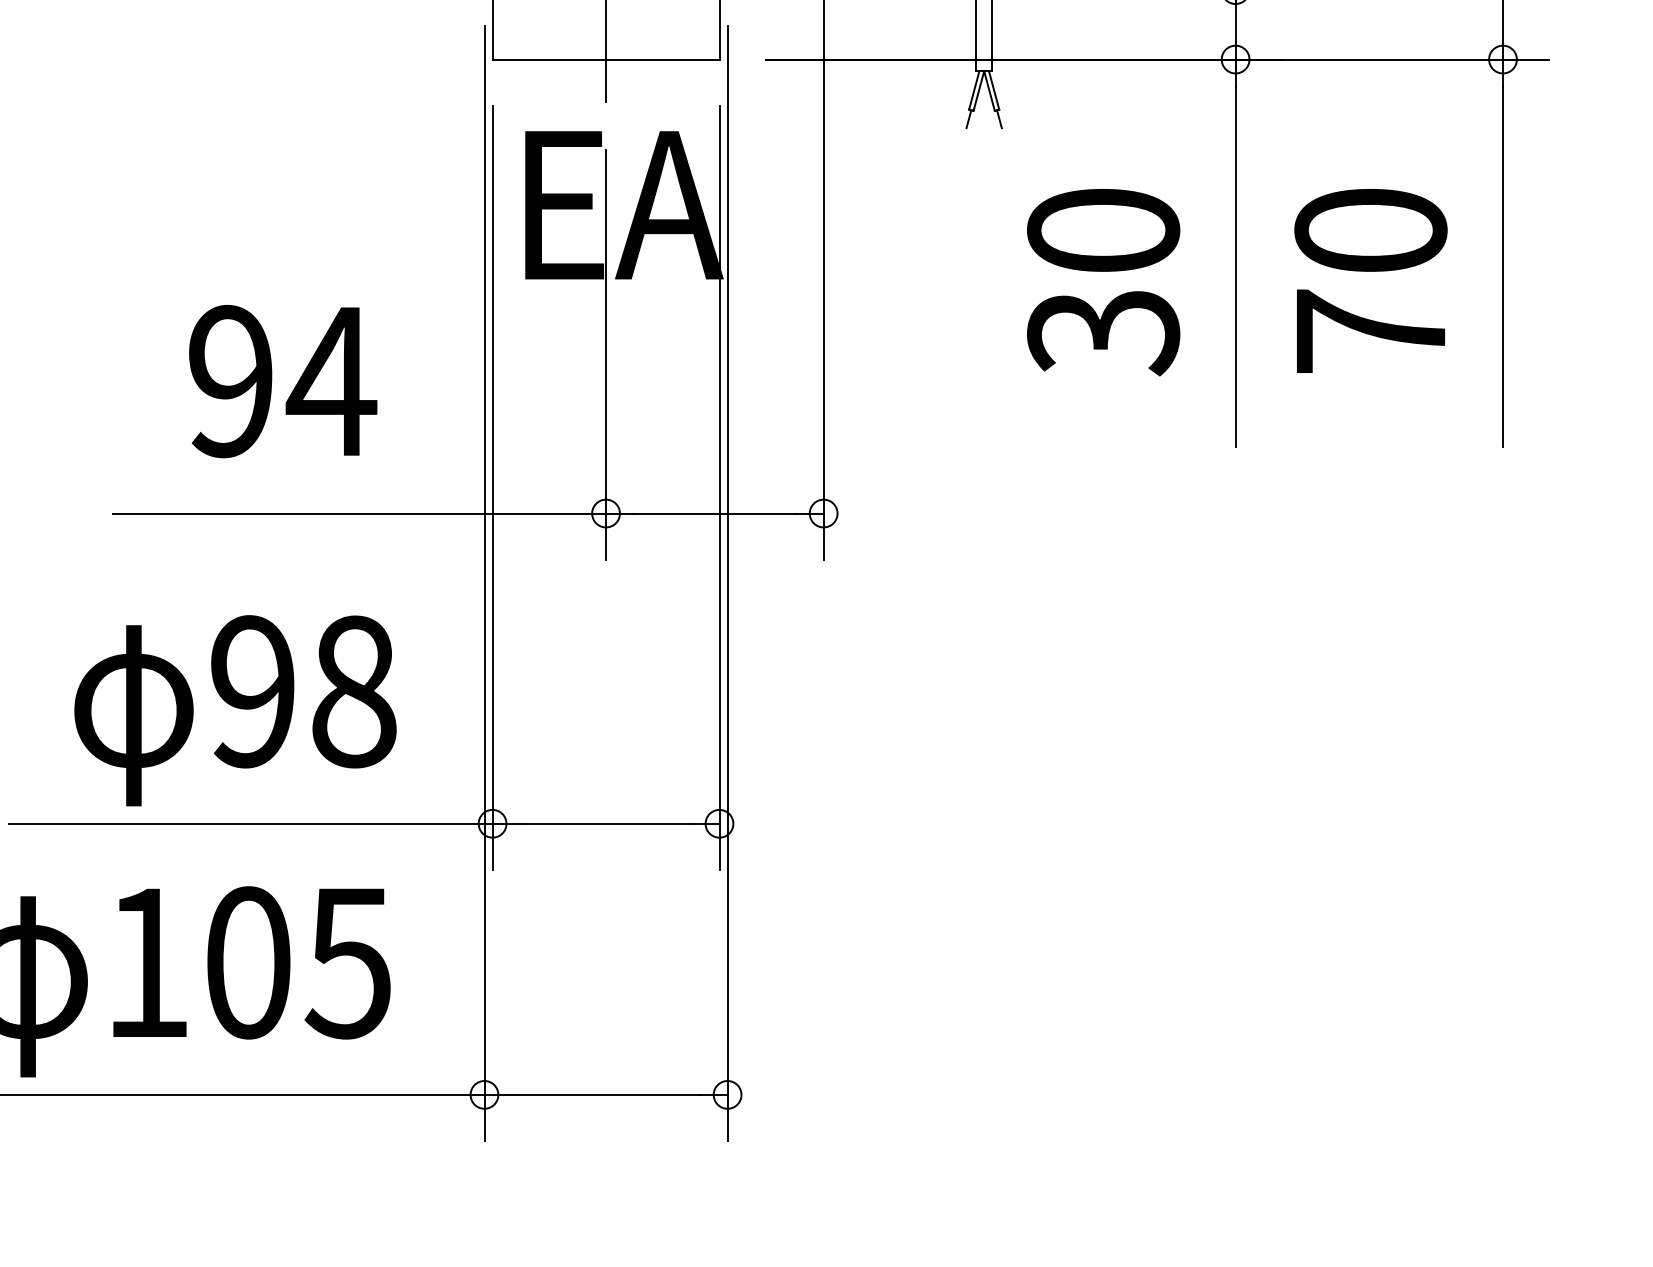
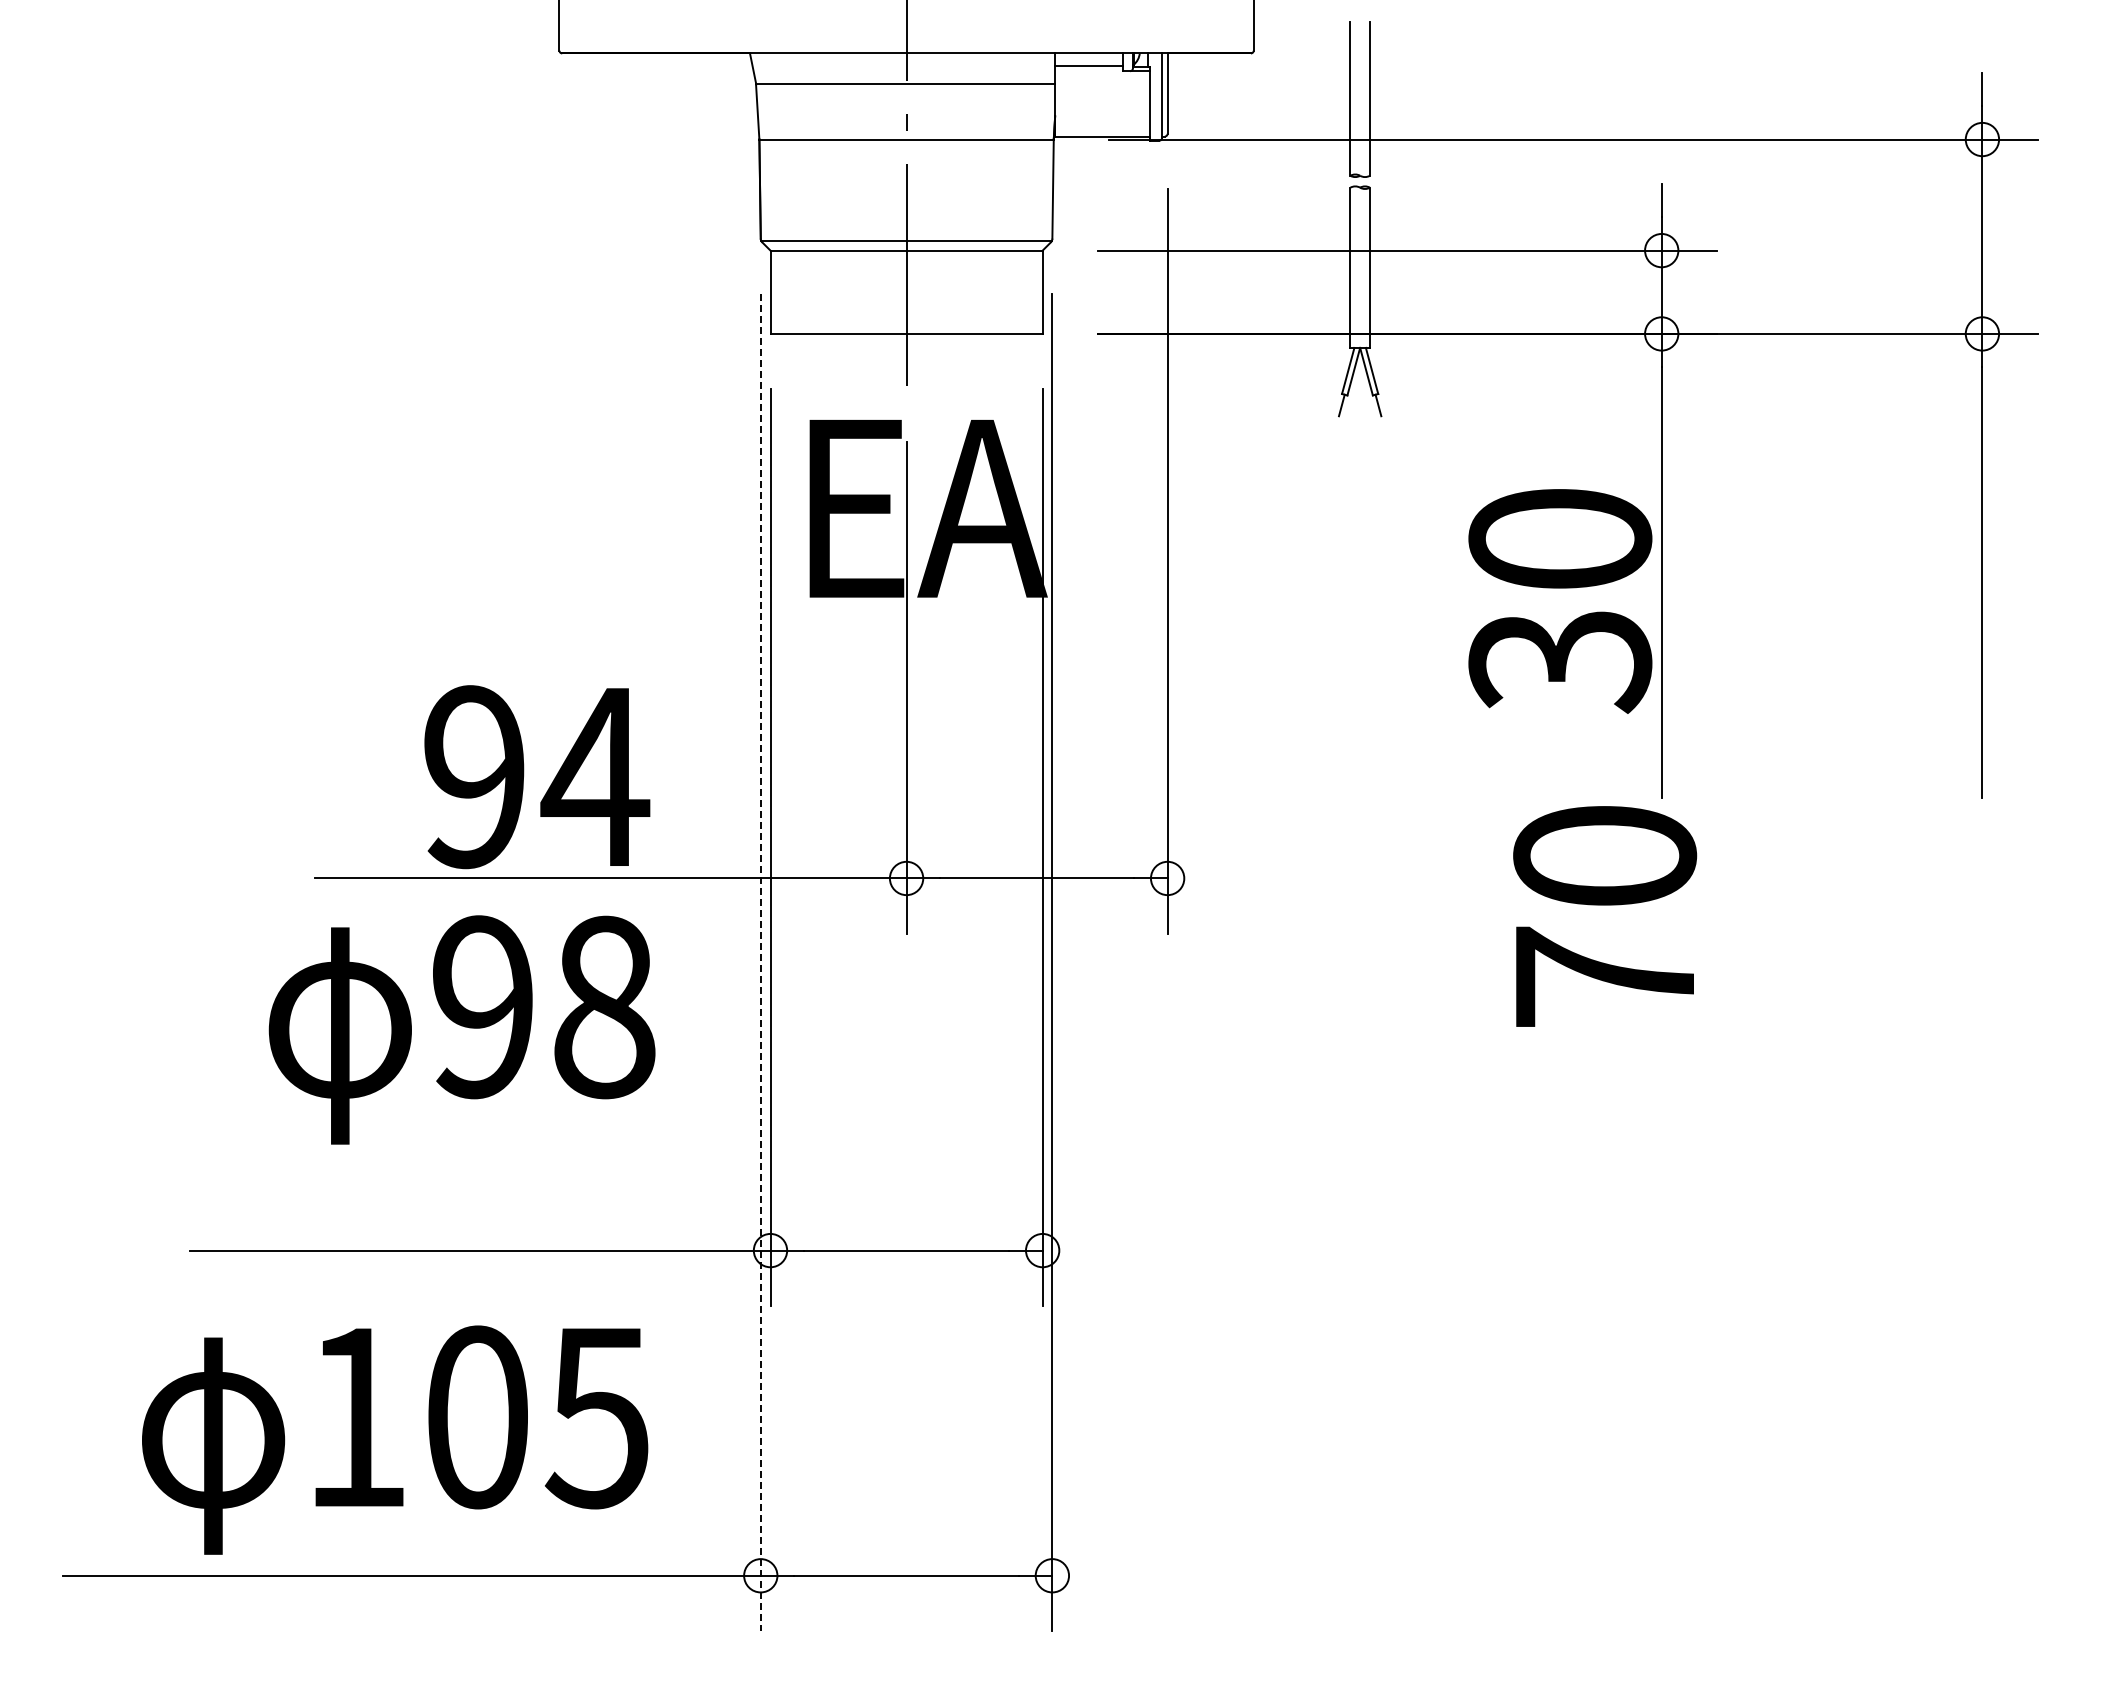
text: (1371, 280) -> (1605, 916), moved
text: (1103, 282) -> (1560, 601), moved
text: (283, 381) -> (537, 777), moved
line: (484, 583) -> (760, 962), solid -> dashed
text: (234, 710) -> (461, 1029), moved

